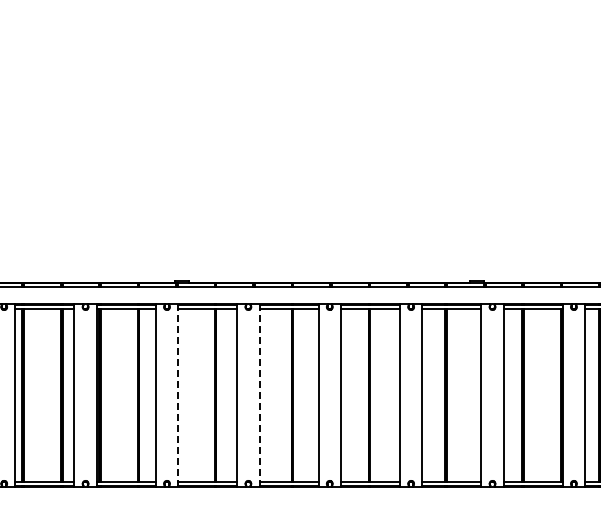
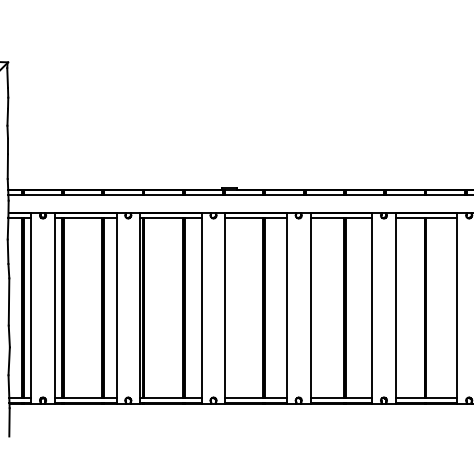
line: (178, 395) -> (225, 308), dashed -> solid
line: (259, 395) -> (310, 308), dashed -> solid

